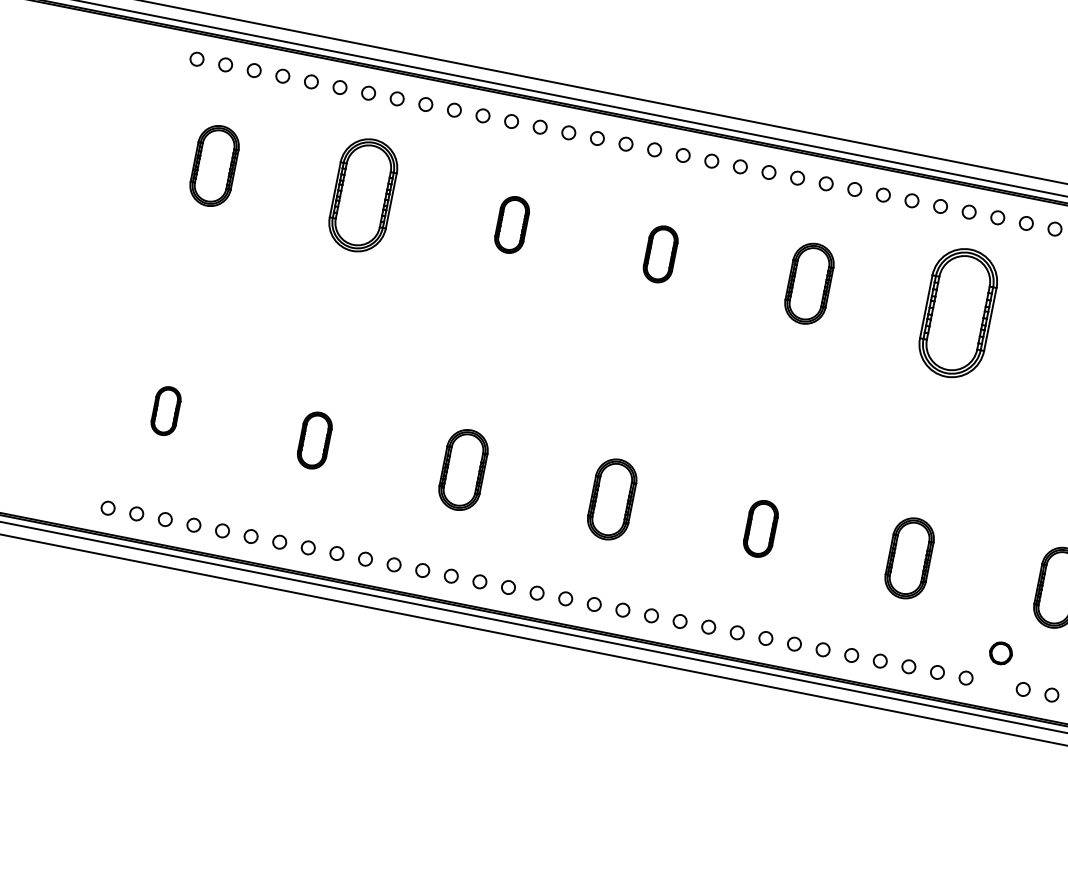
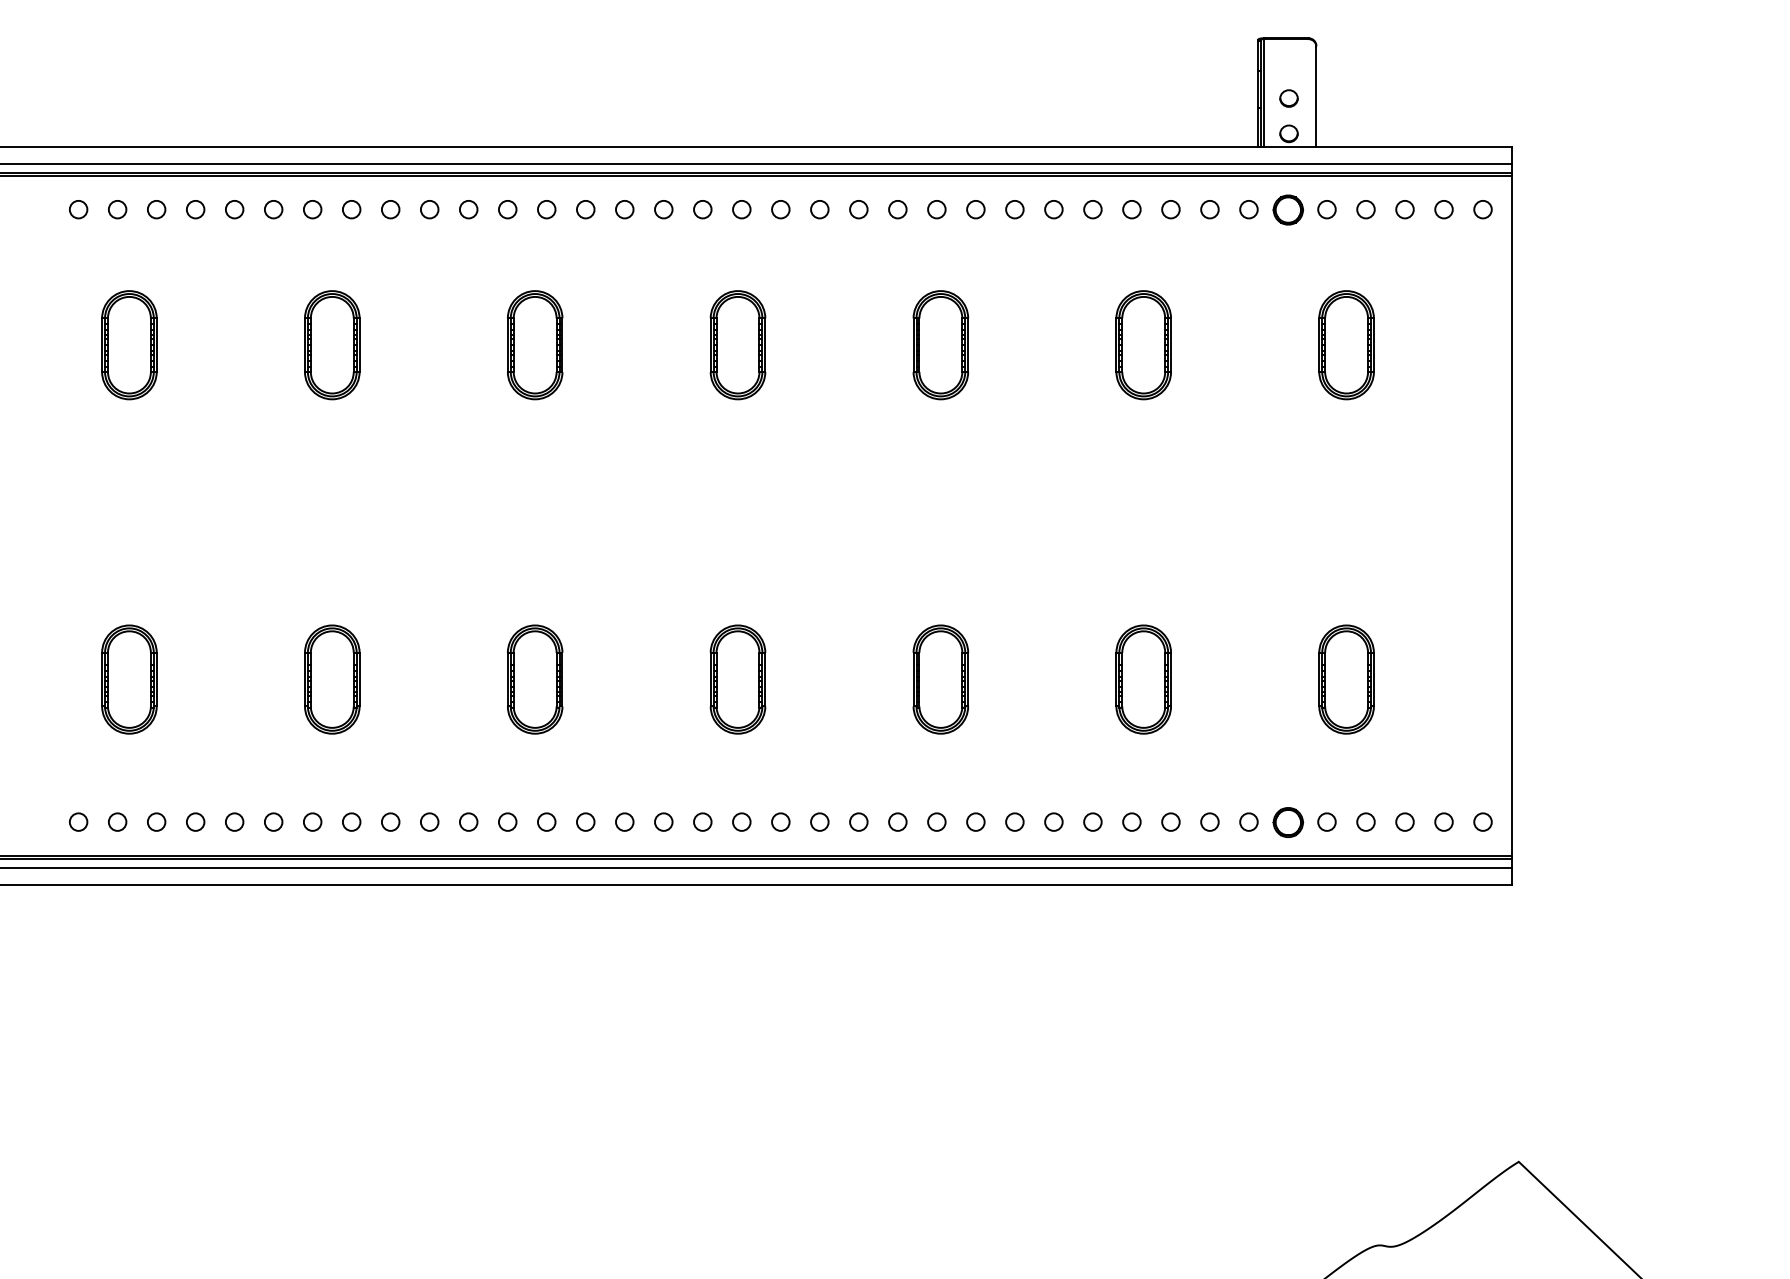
part: (363, 195) -> (332, 345), size x0.71
part: (512, 225) -> (535, 345), size x1.43
part: (660, 254) -> (737, 345), size x1.43
part: (957, 313) -> (1143, 345), size x0.62
part: (166, 411) -> (129, 679), size x1.67
part: (314, 440) -> (332, 679), size x1.43
part: (760, 528) -> (940, 679), size x1.43
part: (1001, 653) -> (1288, 822), moved

